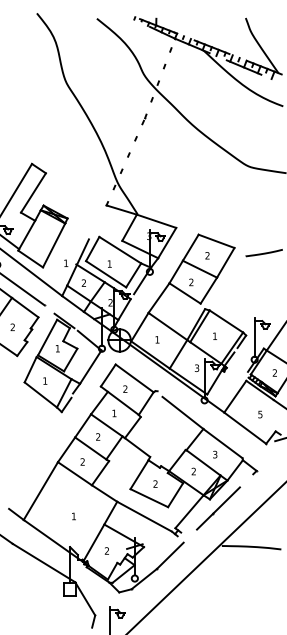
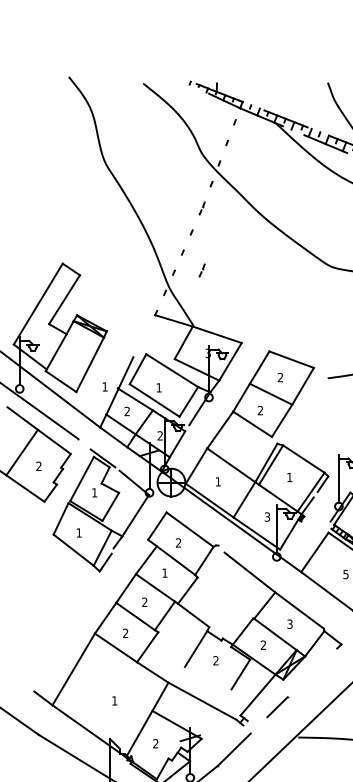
part: (144, 169) -> (202, 270), added
line: (149, 498) -> (208, 678), removed
line: (226, 500) -> (303, 681), removed

